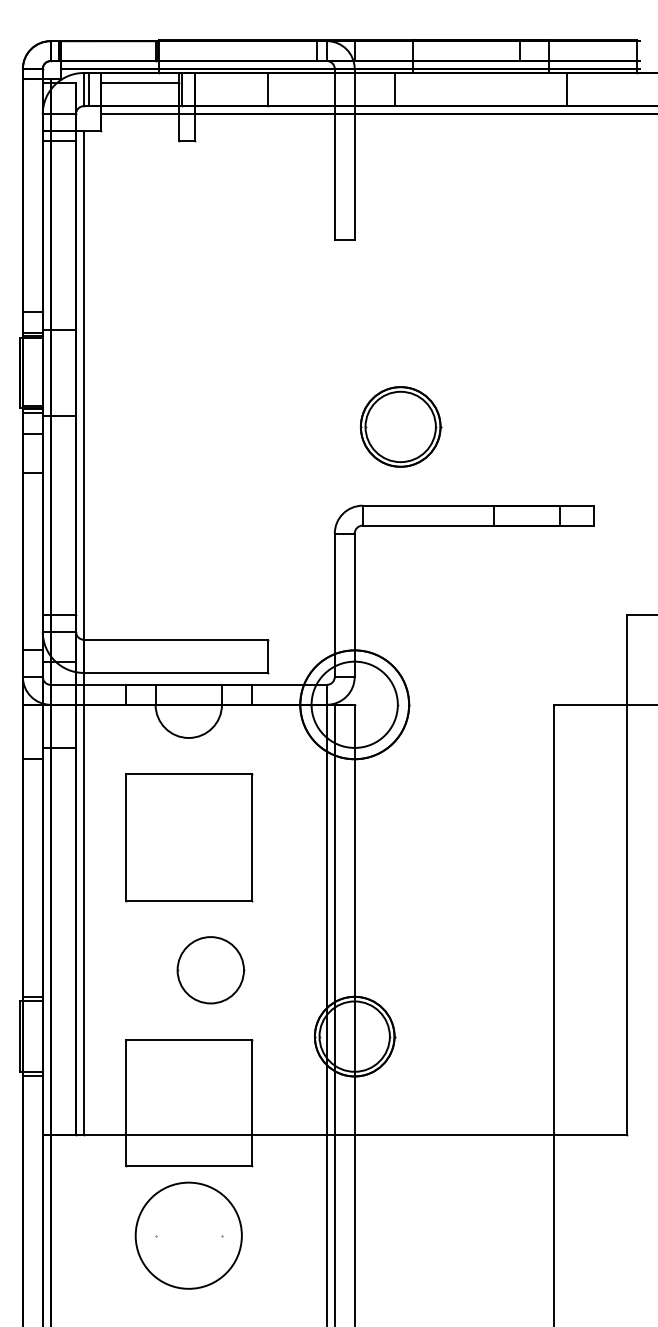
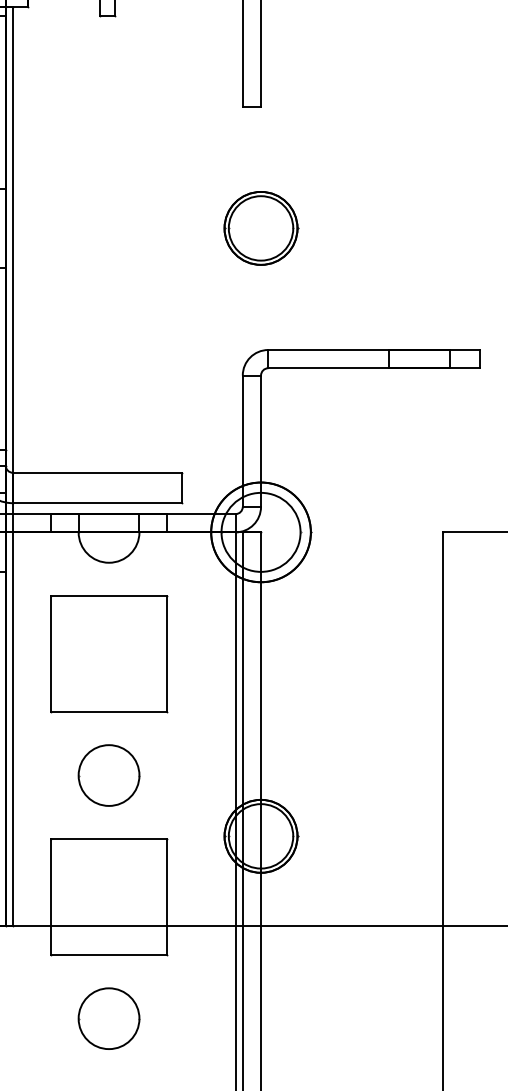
part: (401, 426) -> (261, 227), moved
part: (210, 970) -> (108, 775), moved
circle: (188, 1235) -> (108, 1018), size x0.62

